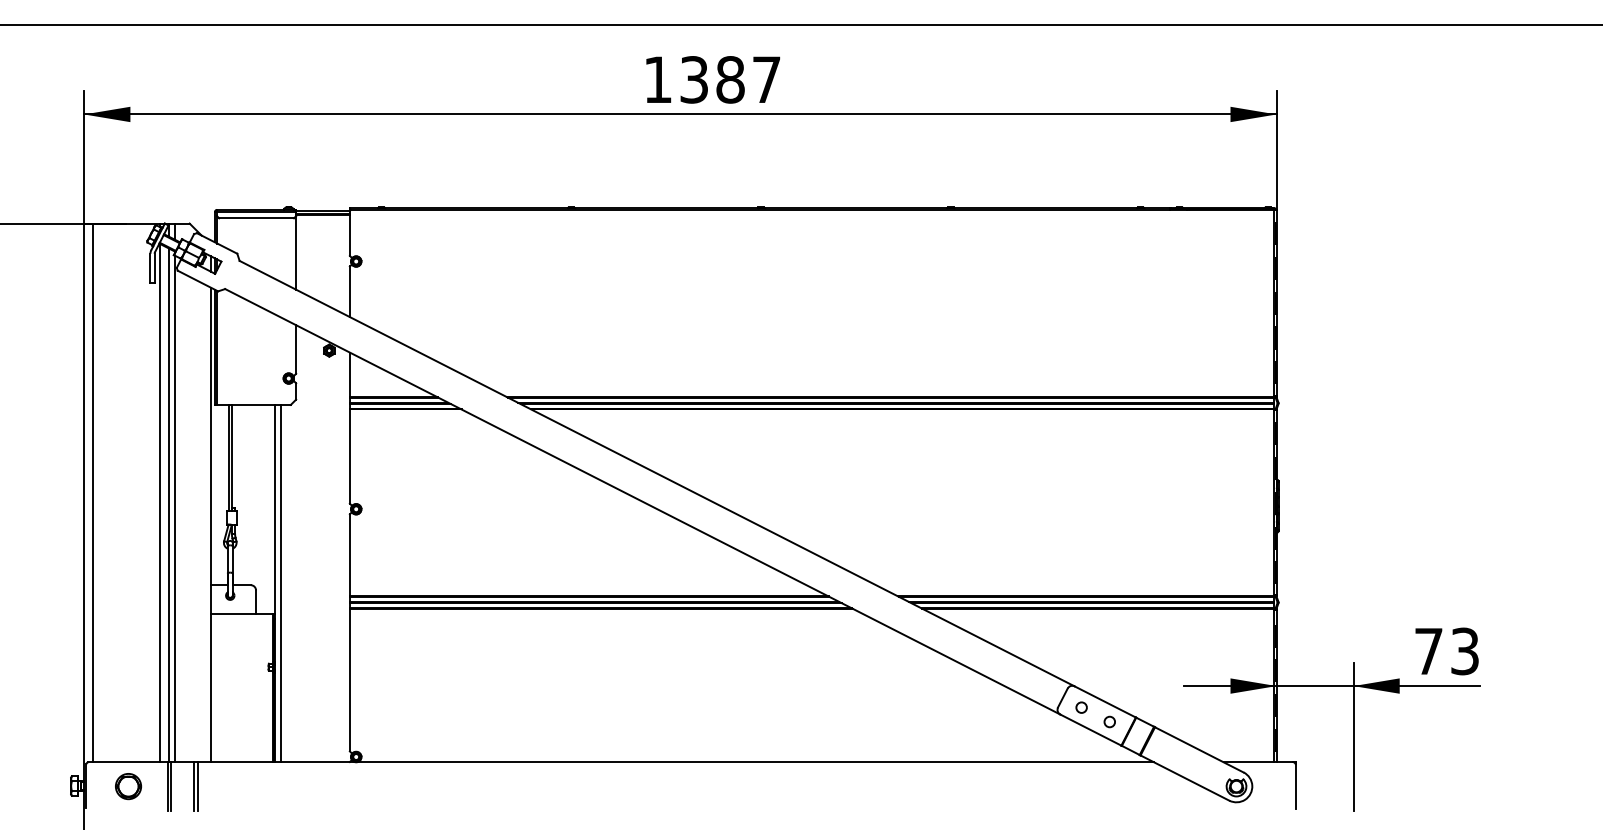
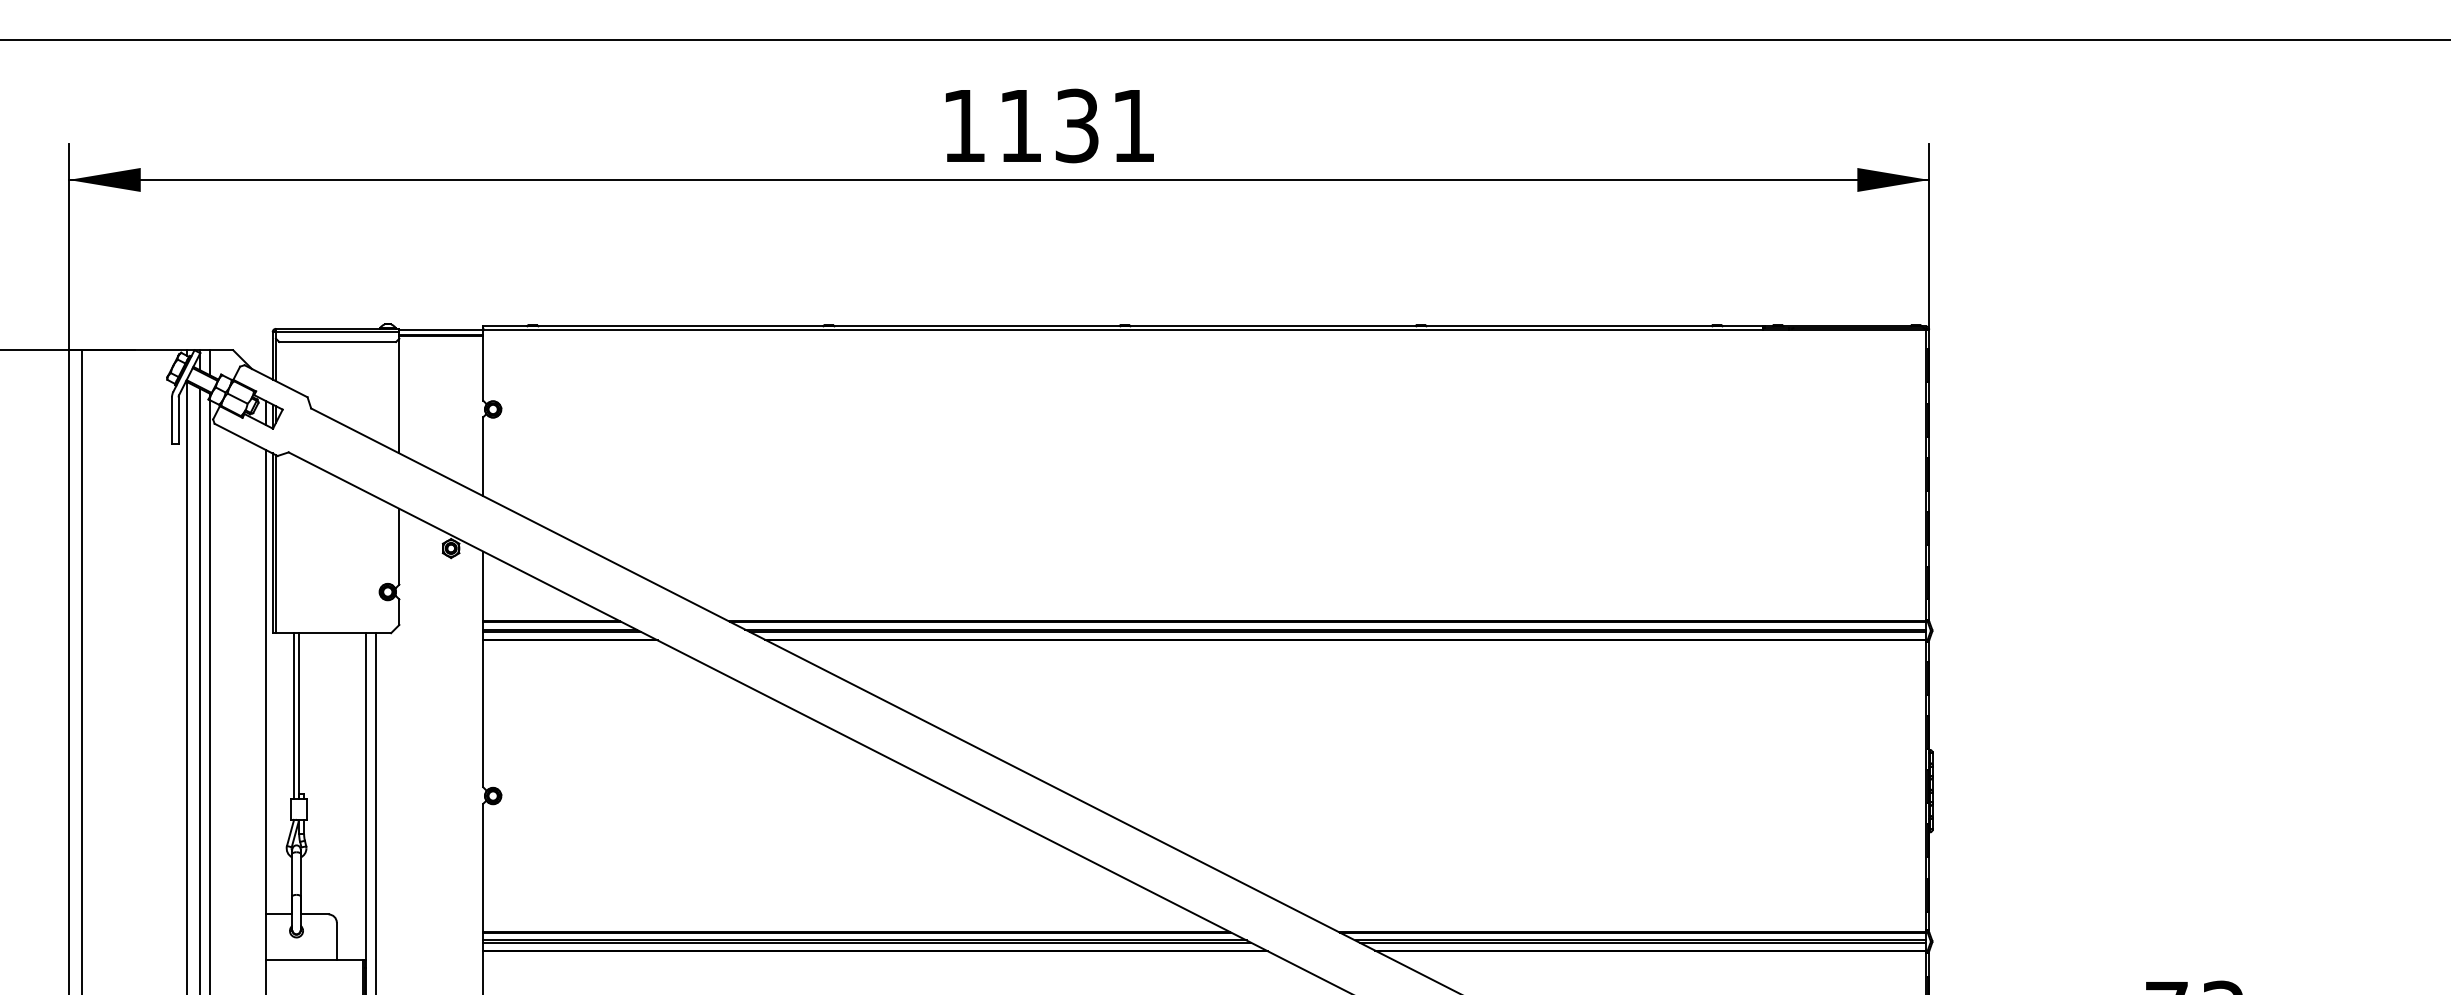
text: (730, 79) -> (1077, 125), 1387 -> 1131

